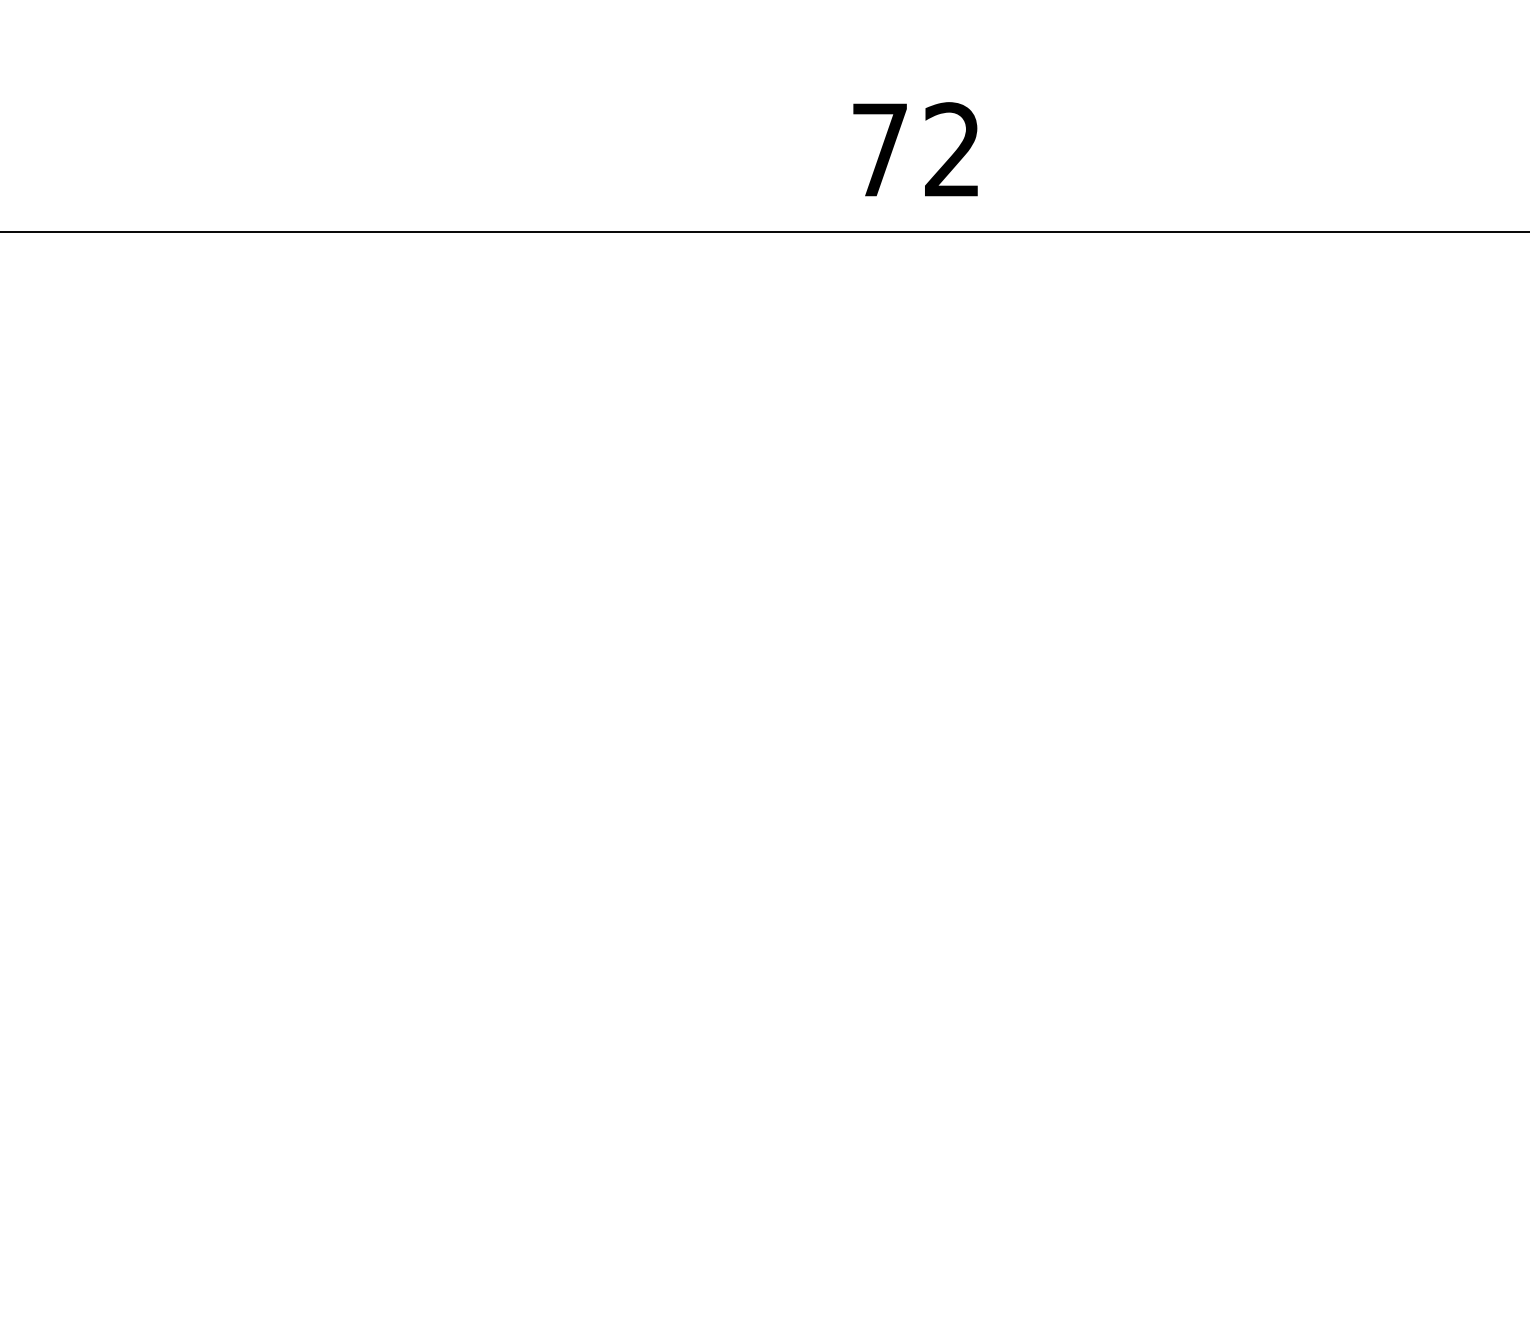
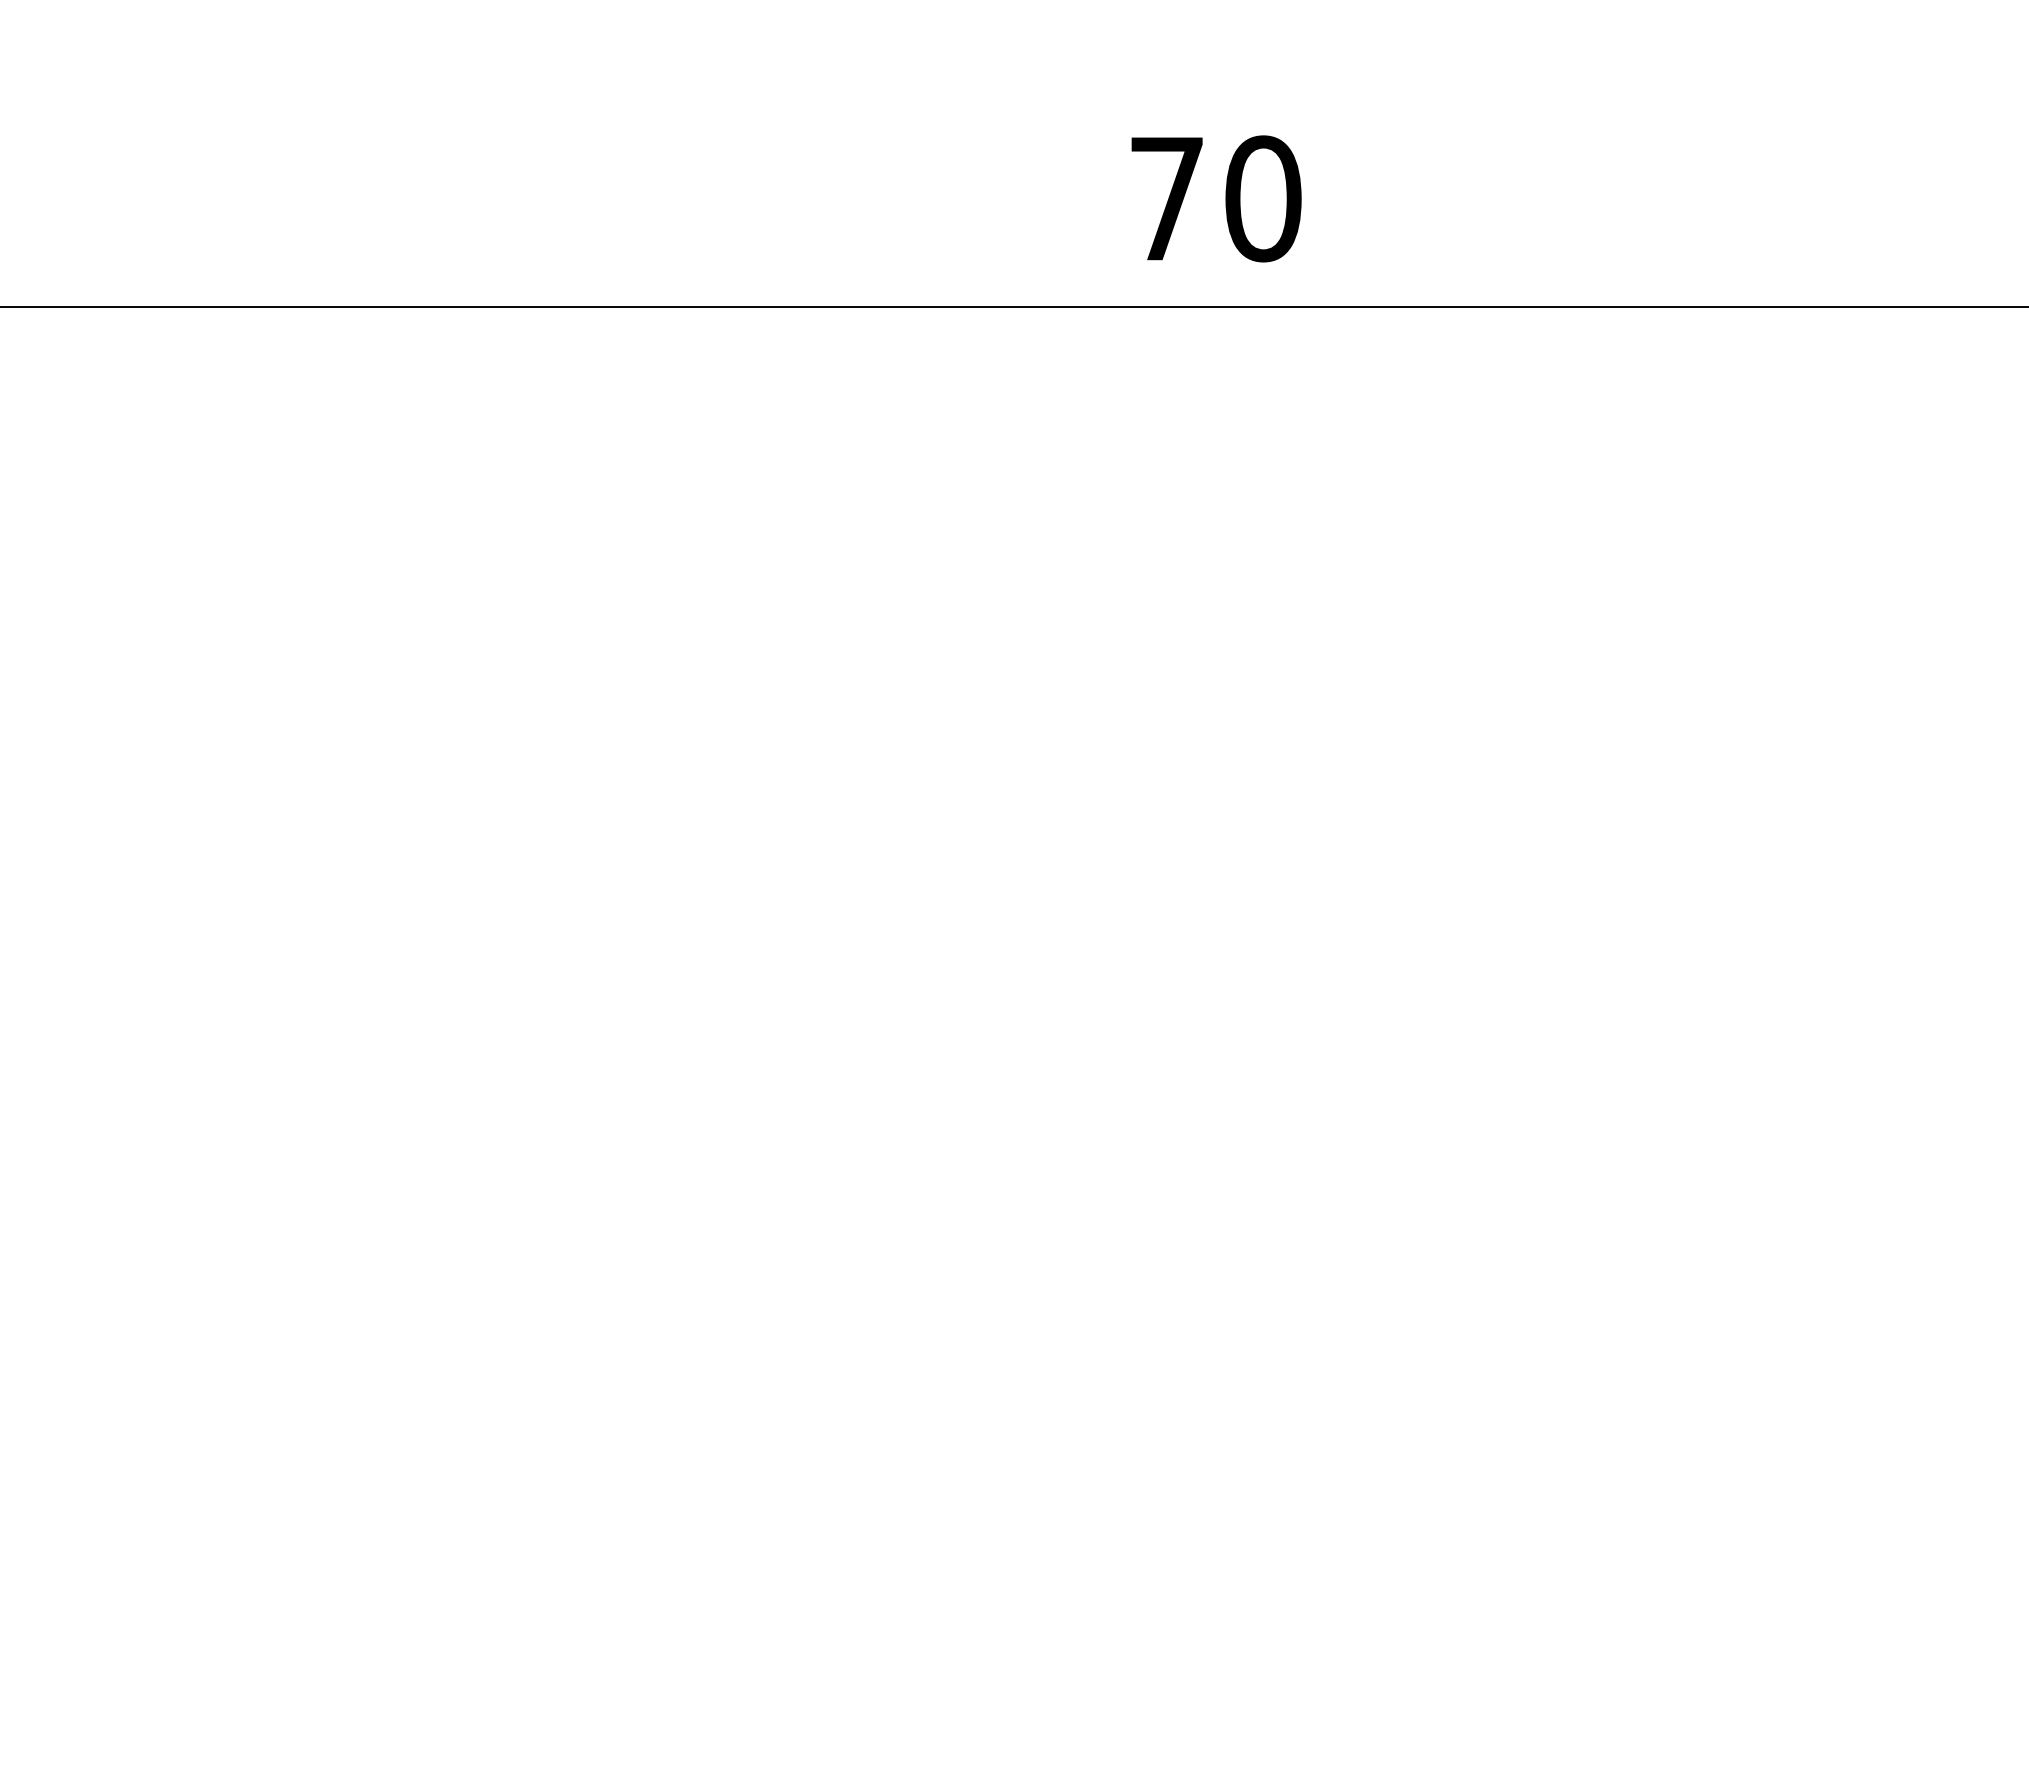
text: (952, 149) -> (1263, 198), 72 -> 70

